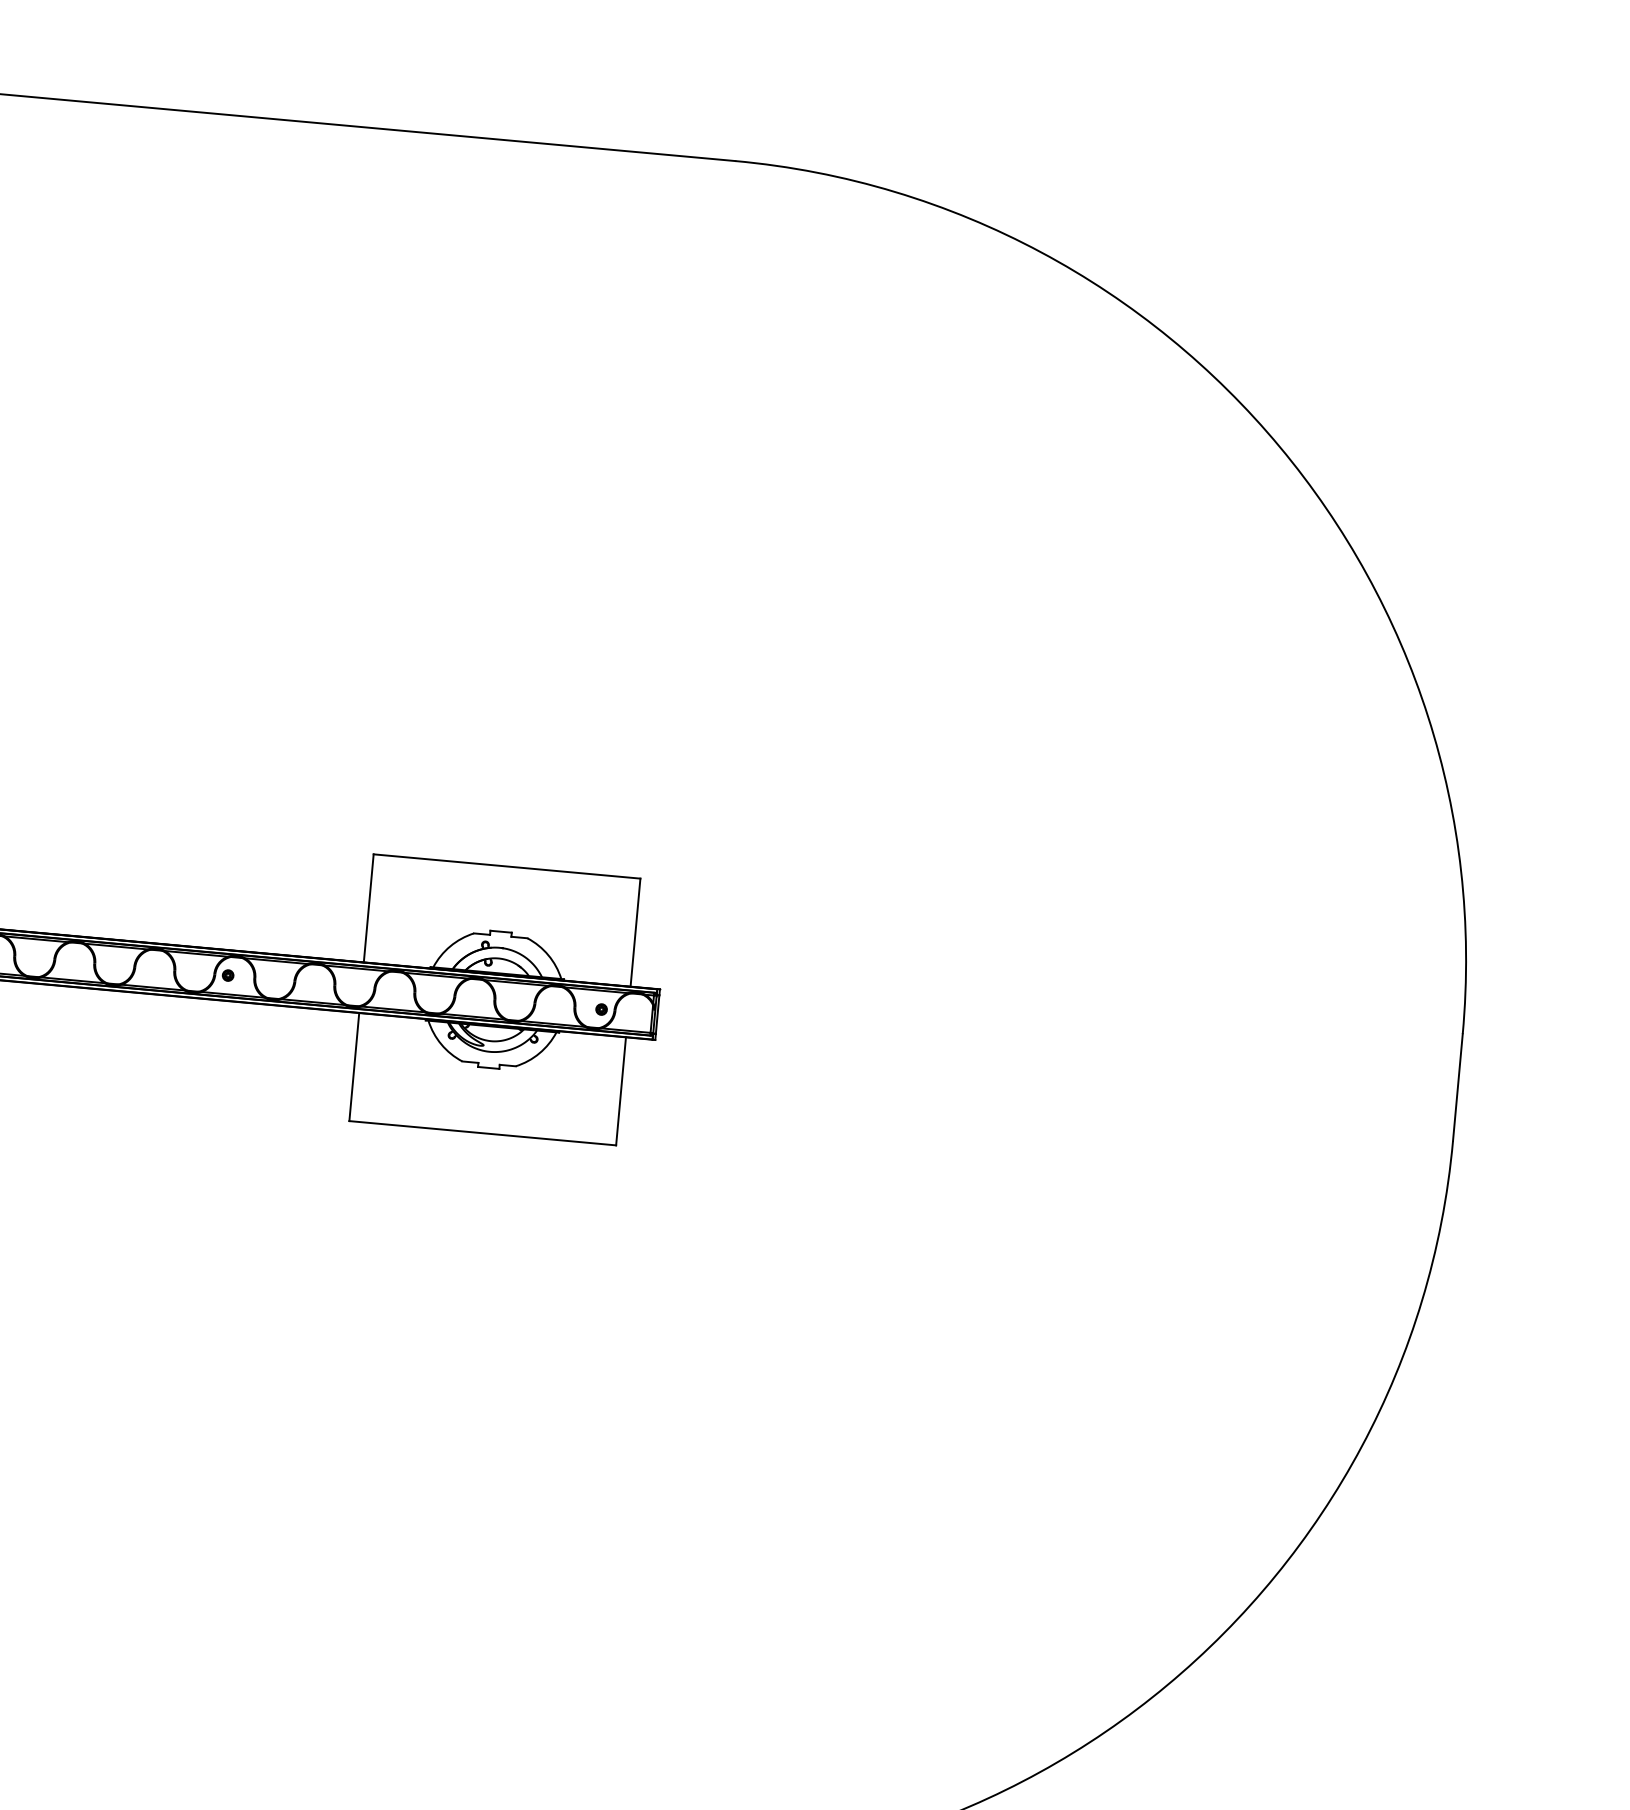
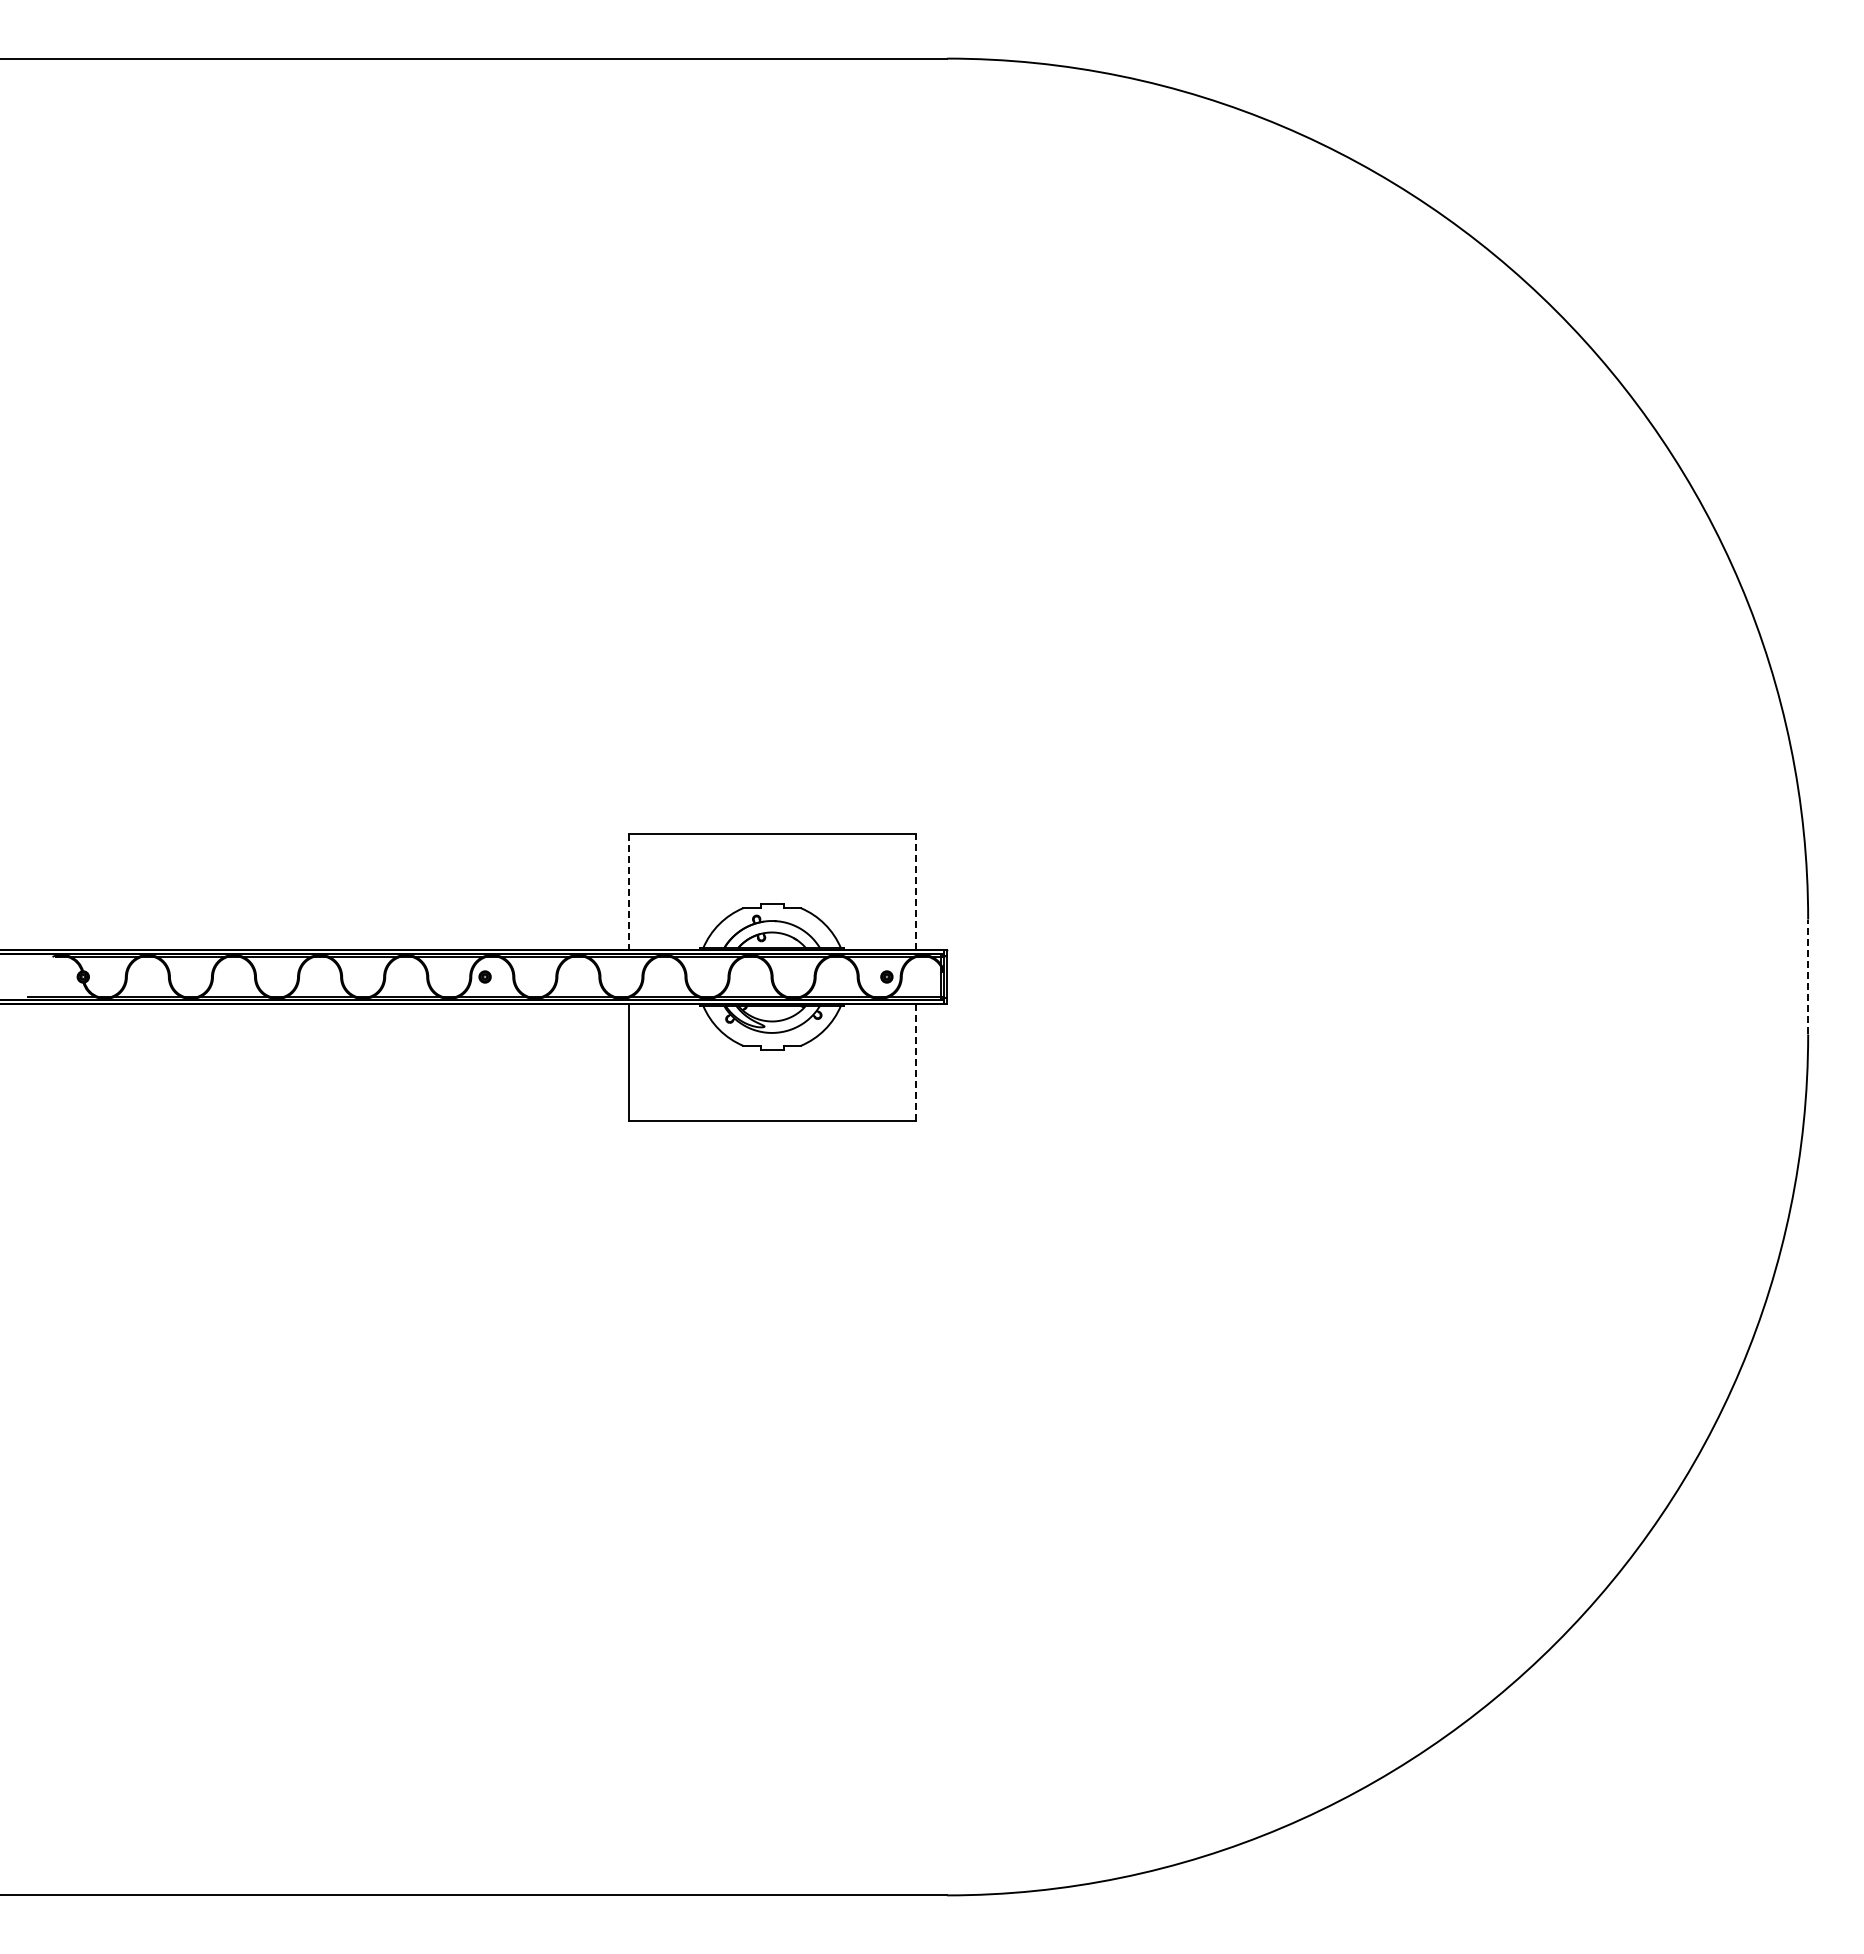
line: (368, 909) -> (628, 892), solid -> dashed
line: (635, 932) -> (915, 891), solid -> dashed
line: (1458, 1087) -> (1808, 976), solid -> dashed
line: (621, 1090) -> (915, 1061), solid -> dashed

